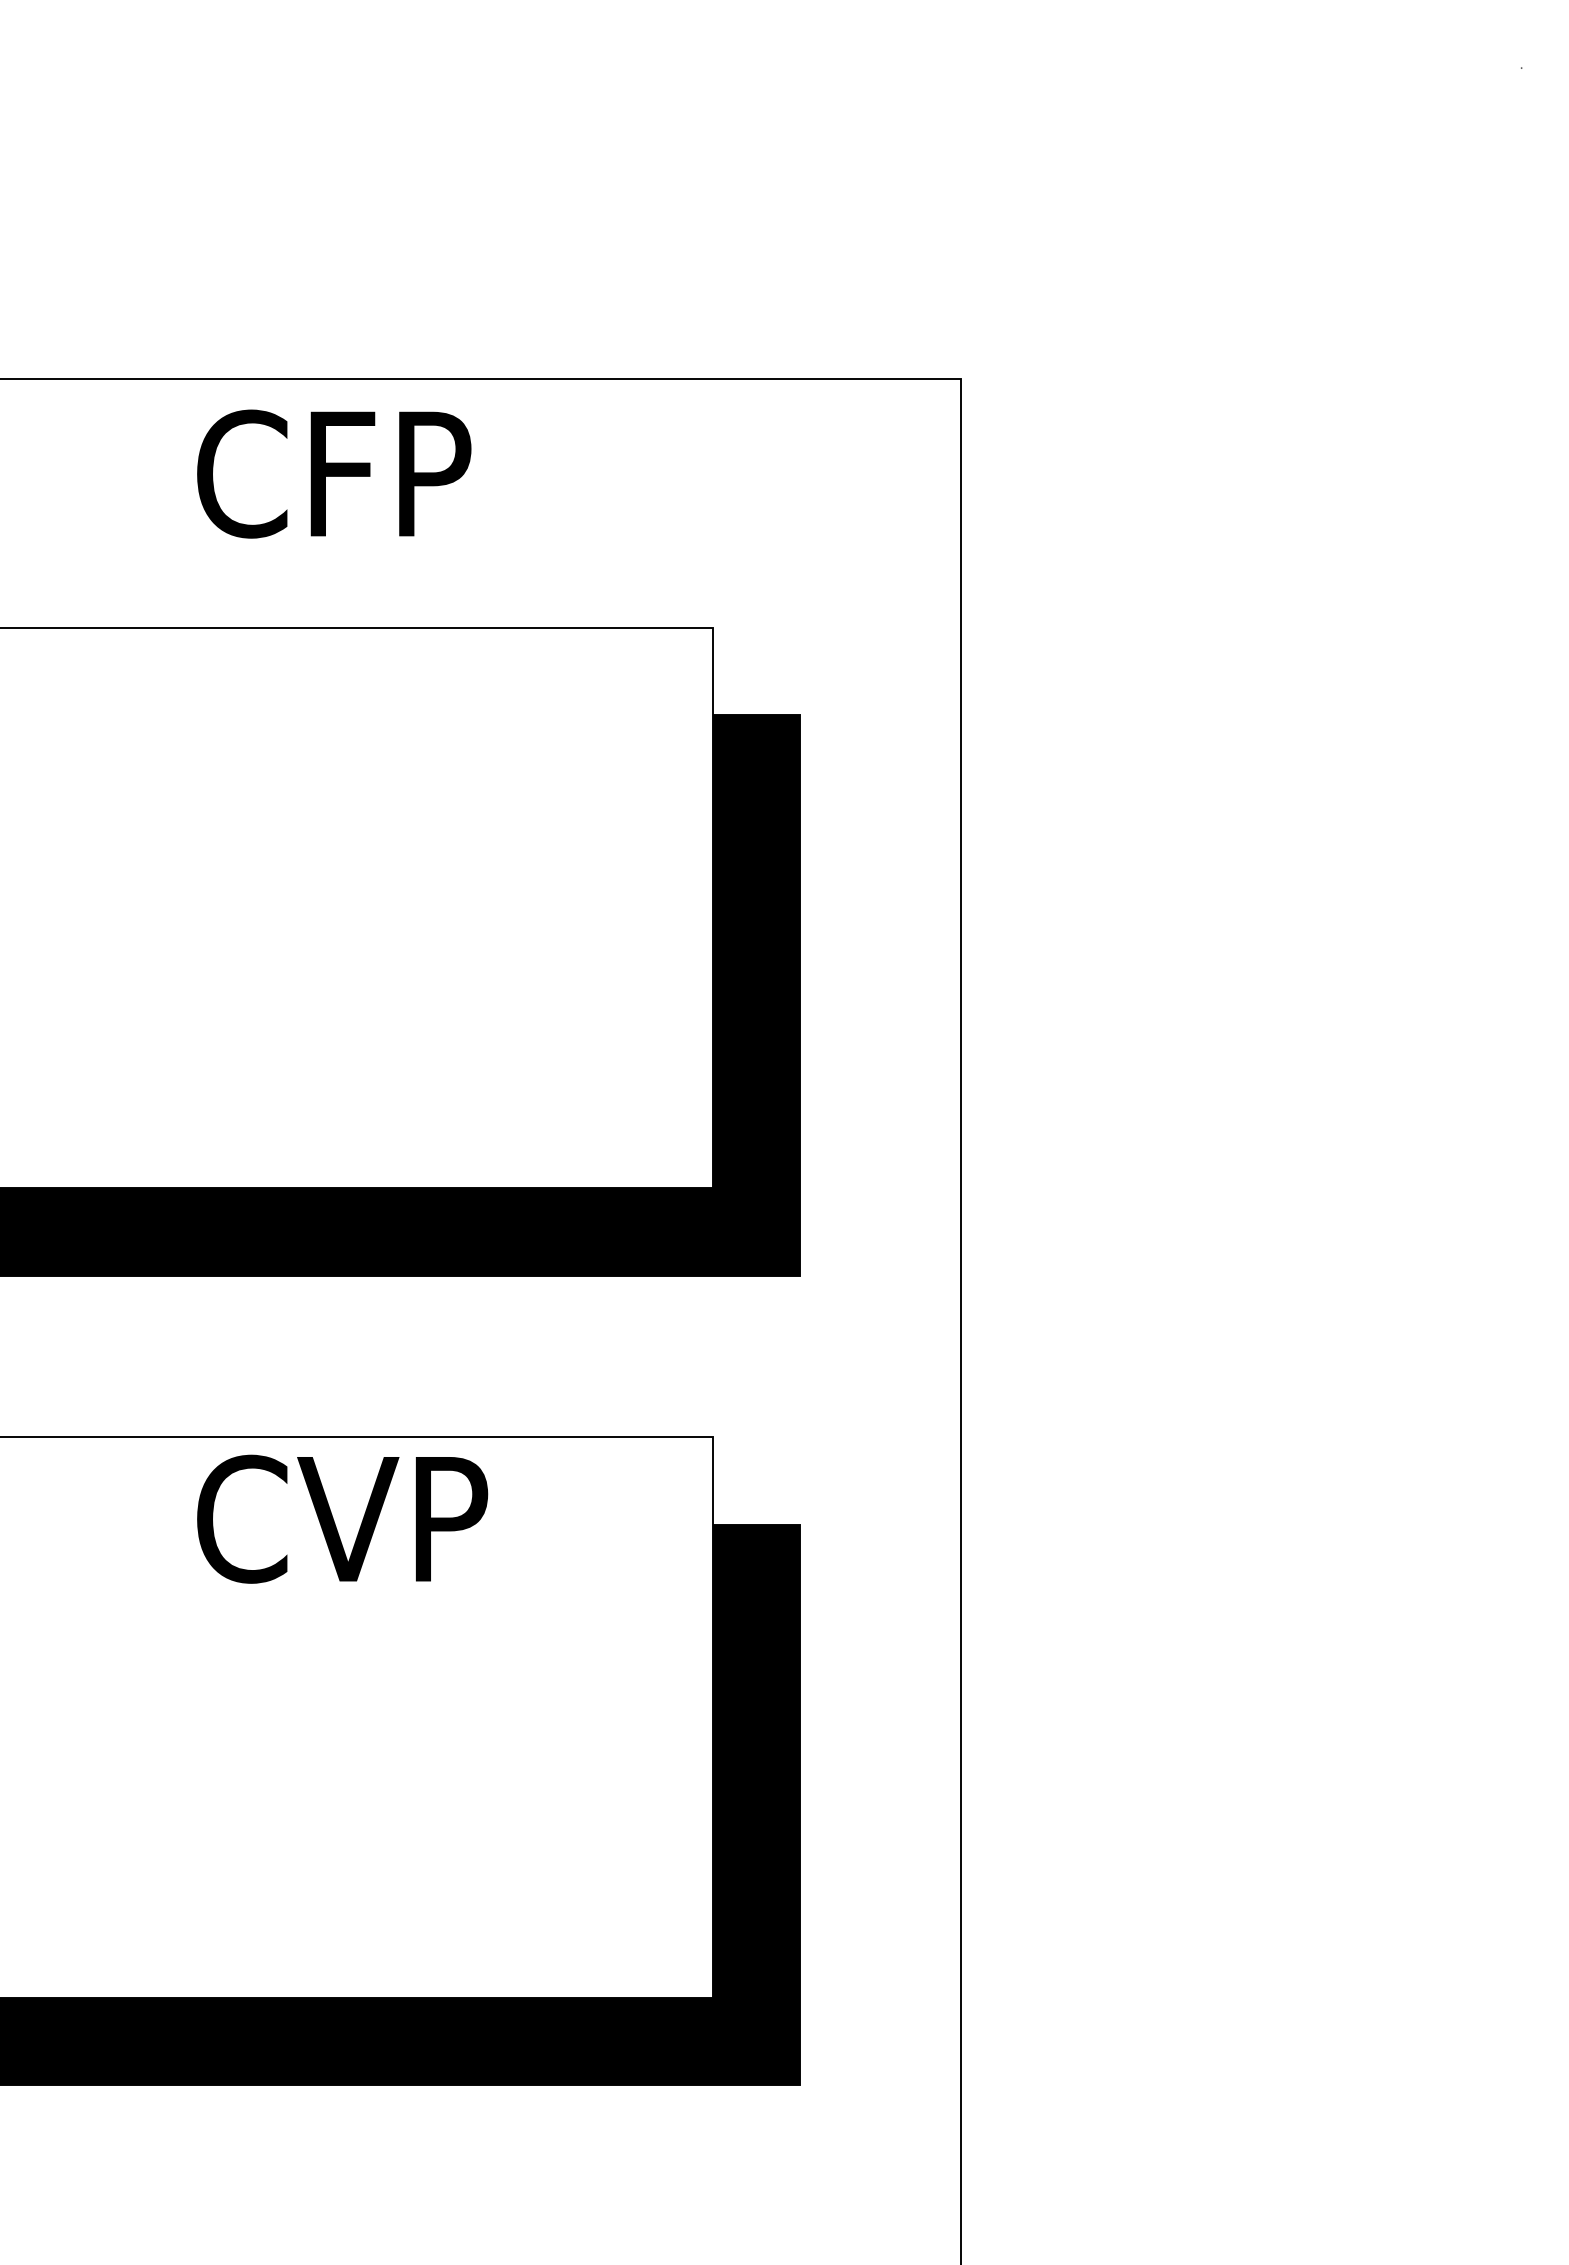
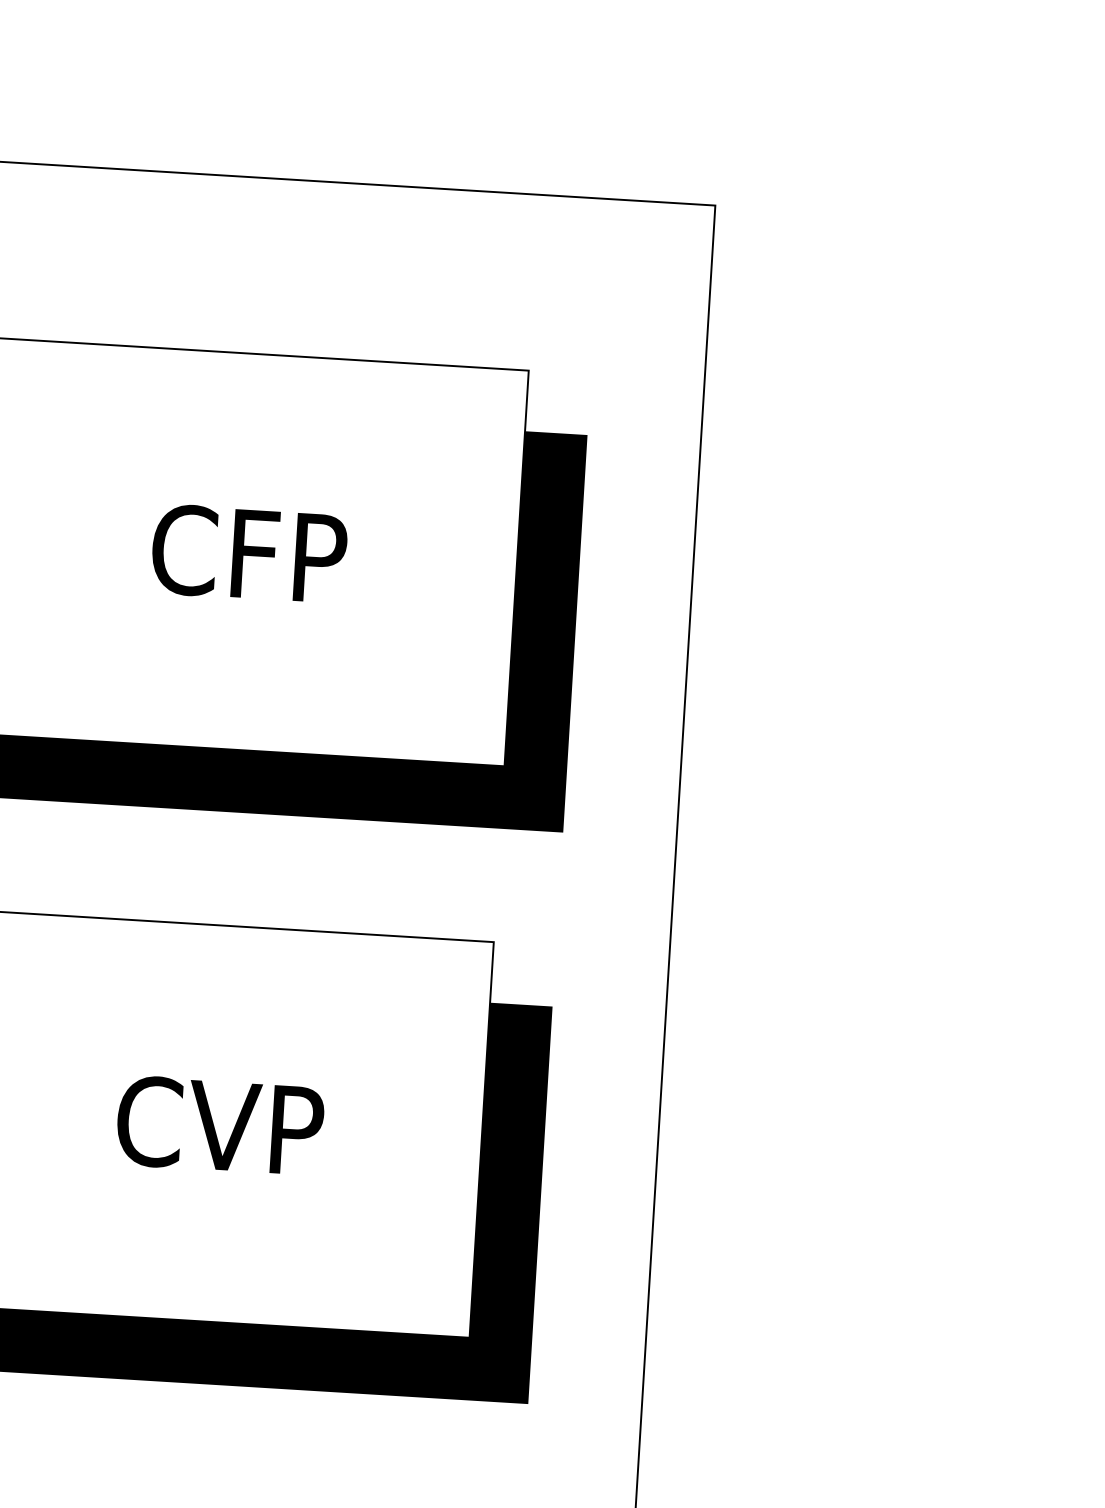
text: (334, 473) -> (249, 553), moved
text: (342, 1518) -> (220, 1125), moved

